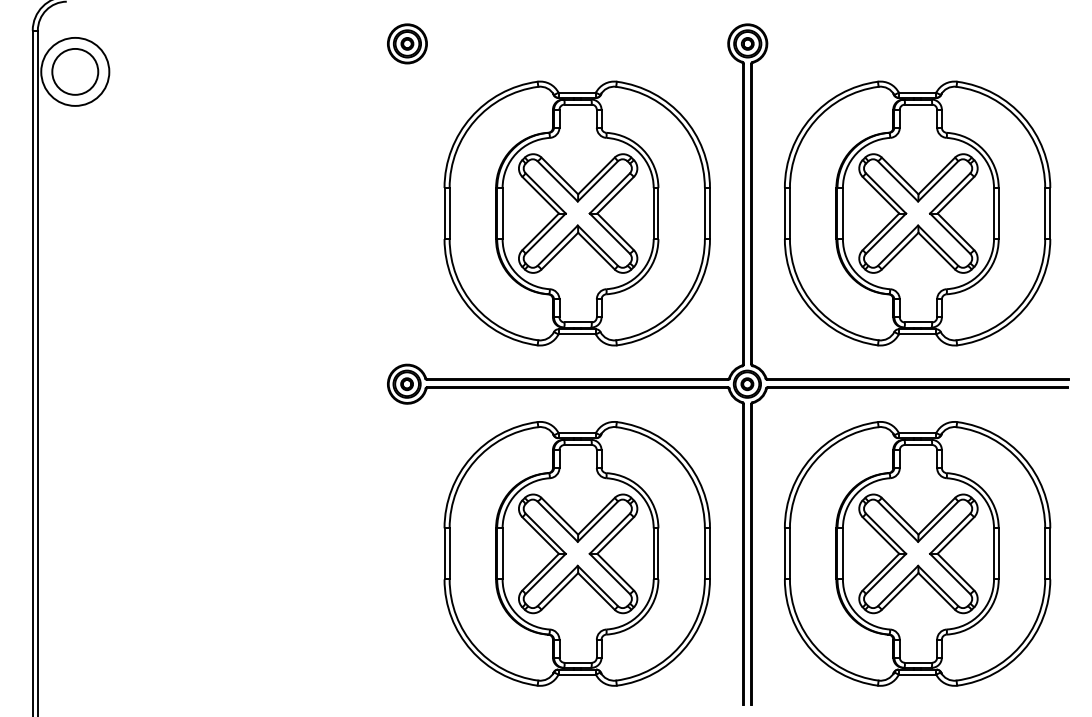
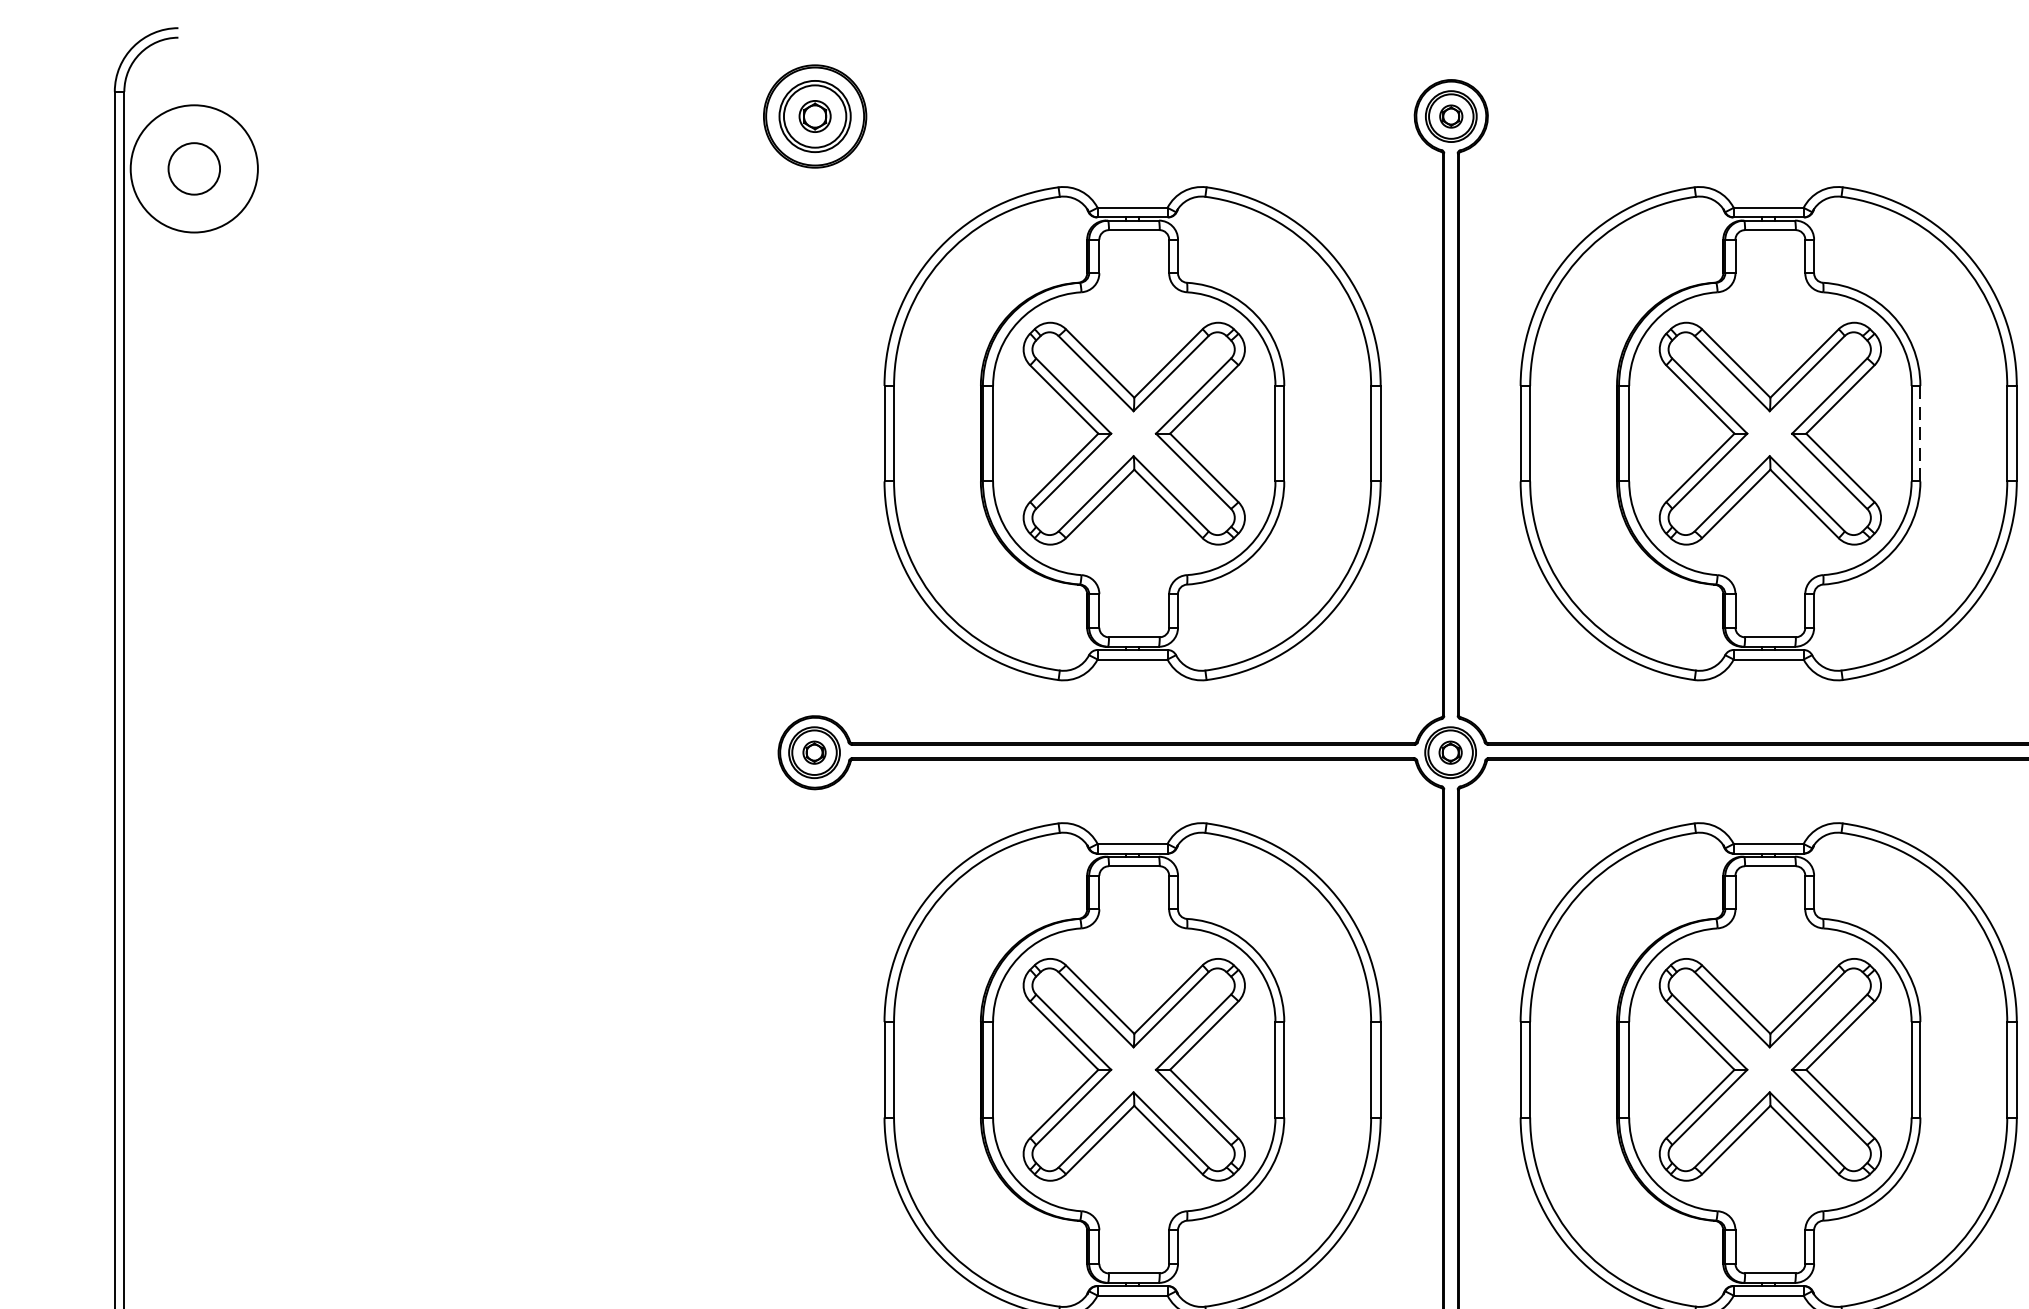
part: (407, 43) -> (815, 115), size x1.4
circle: (75, 71) -> (194, 168), size x0.6
line: (998, 213) -> (1919, 433), solid -> dashed

